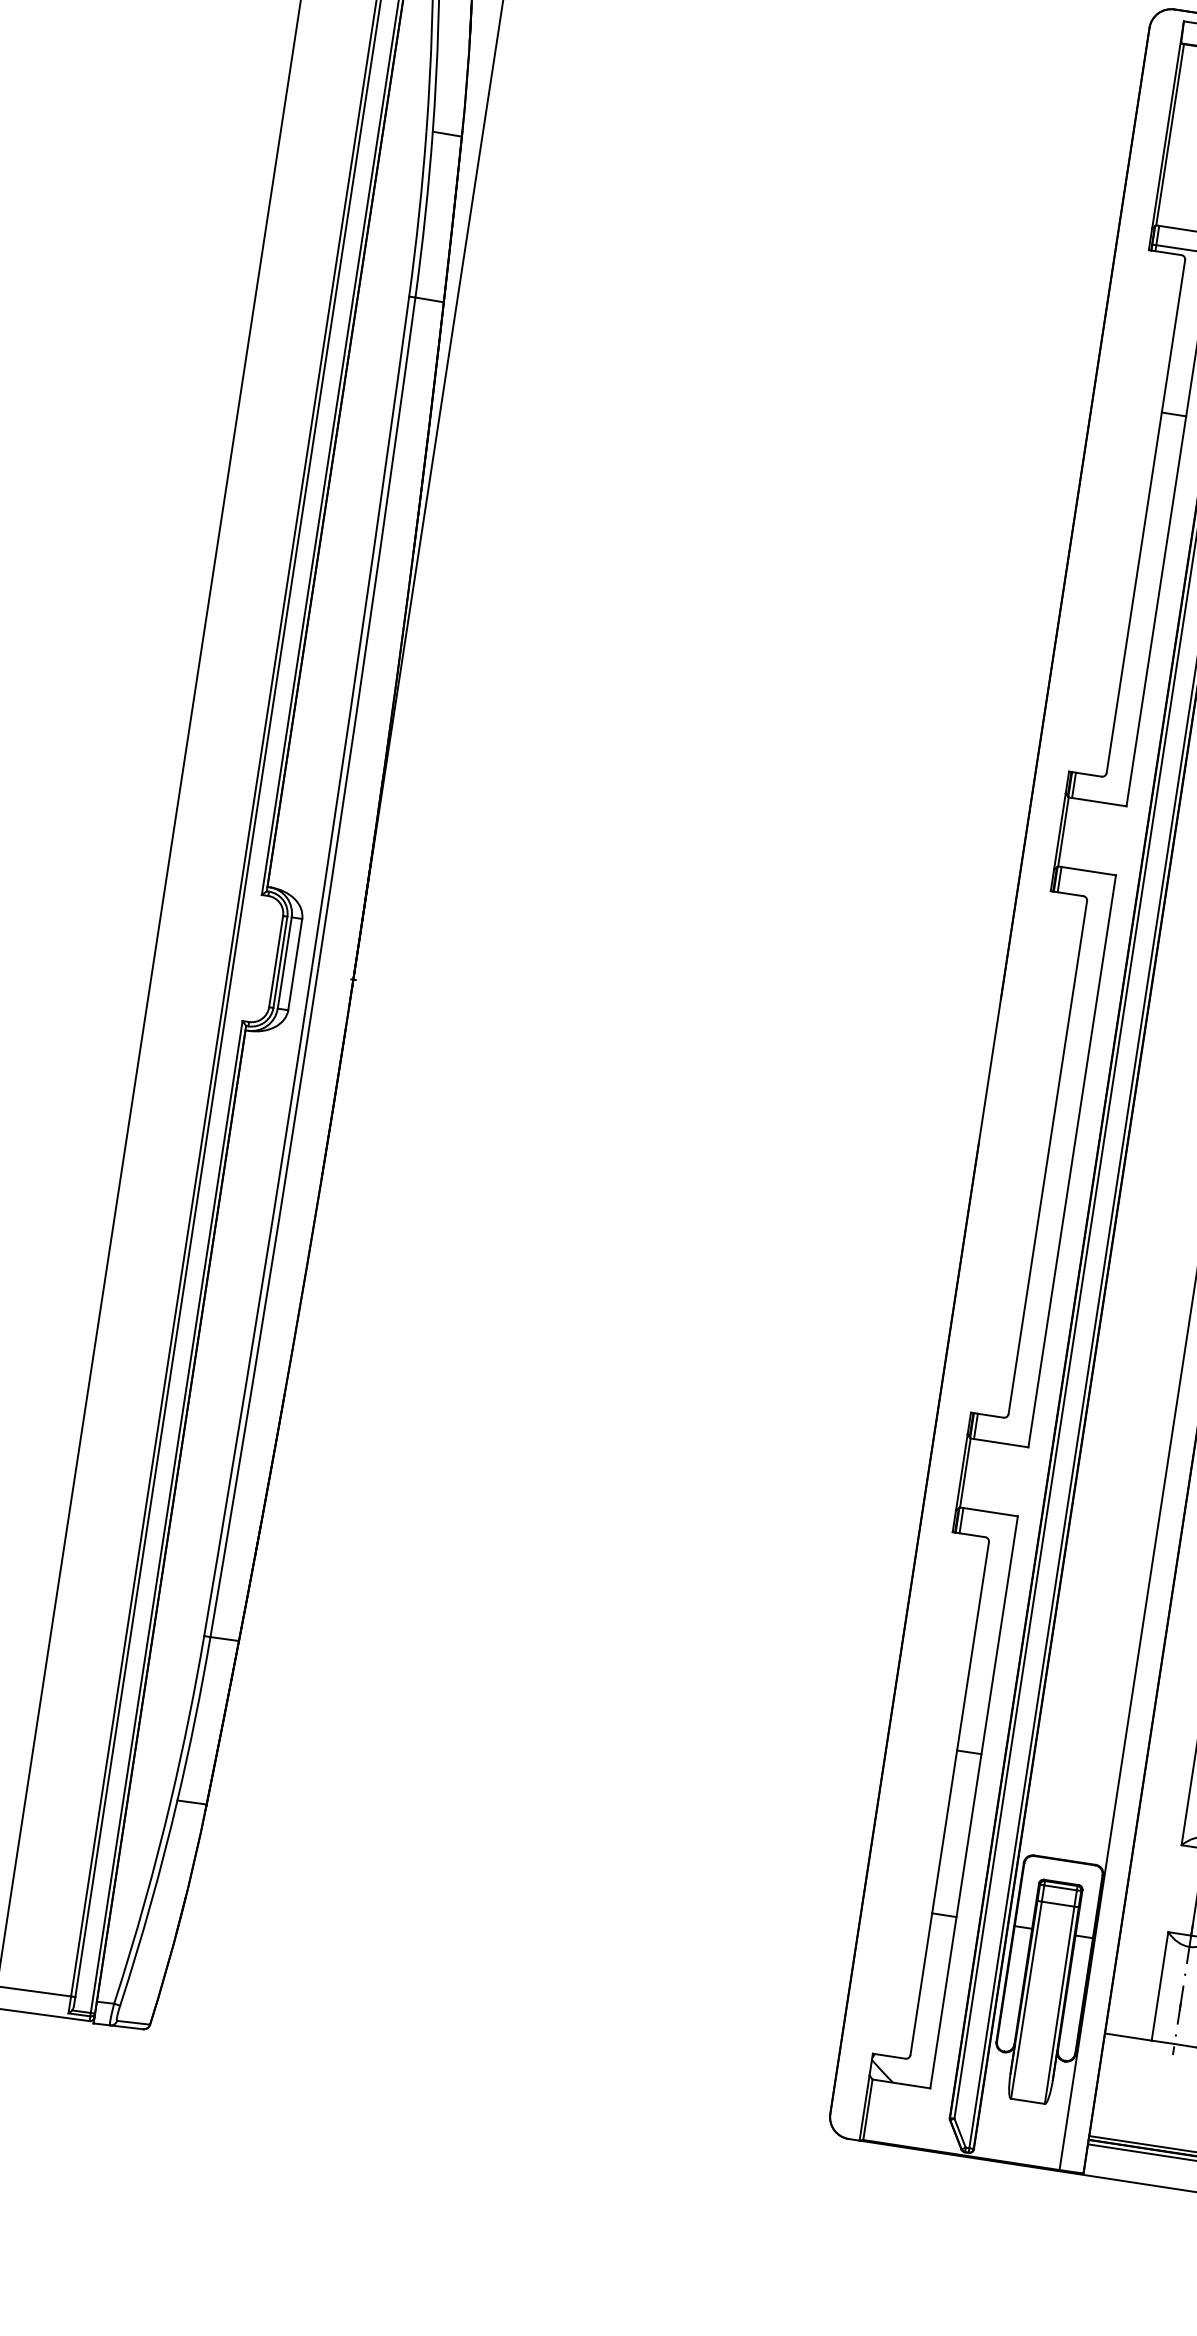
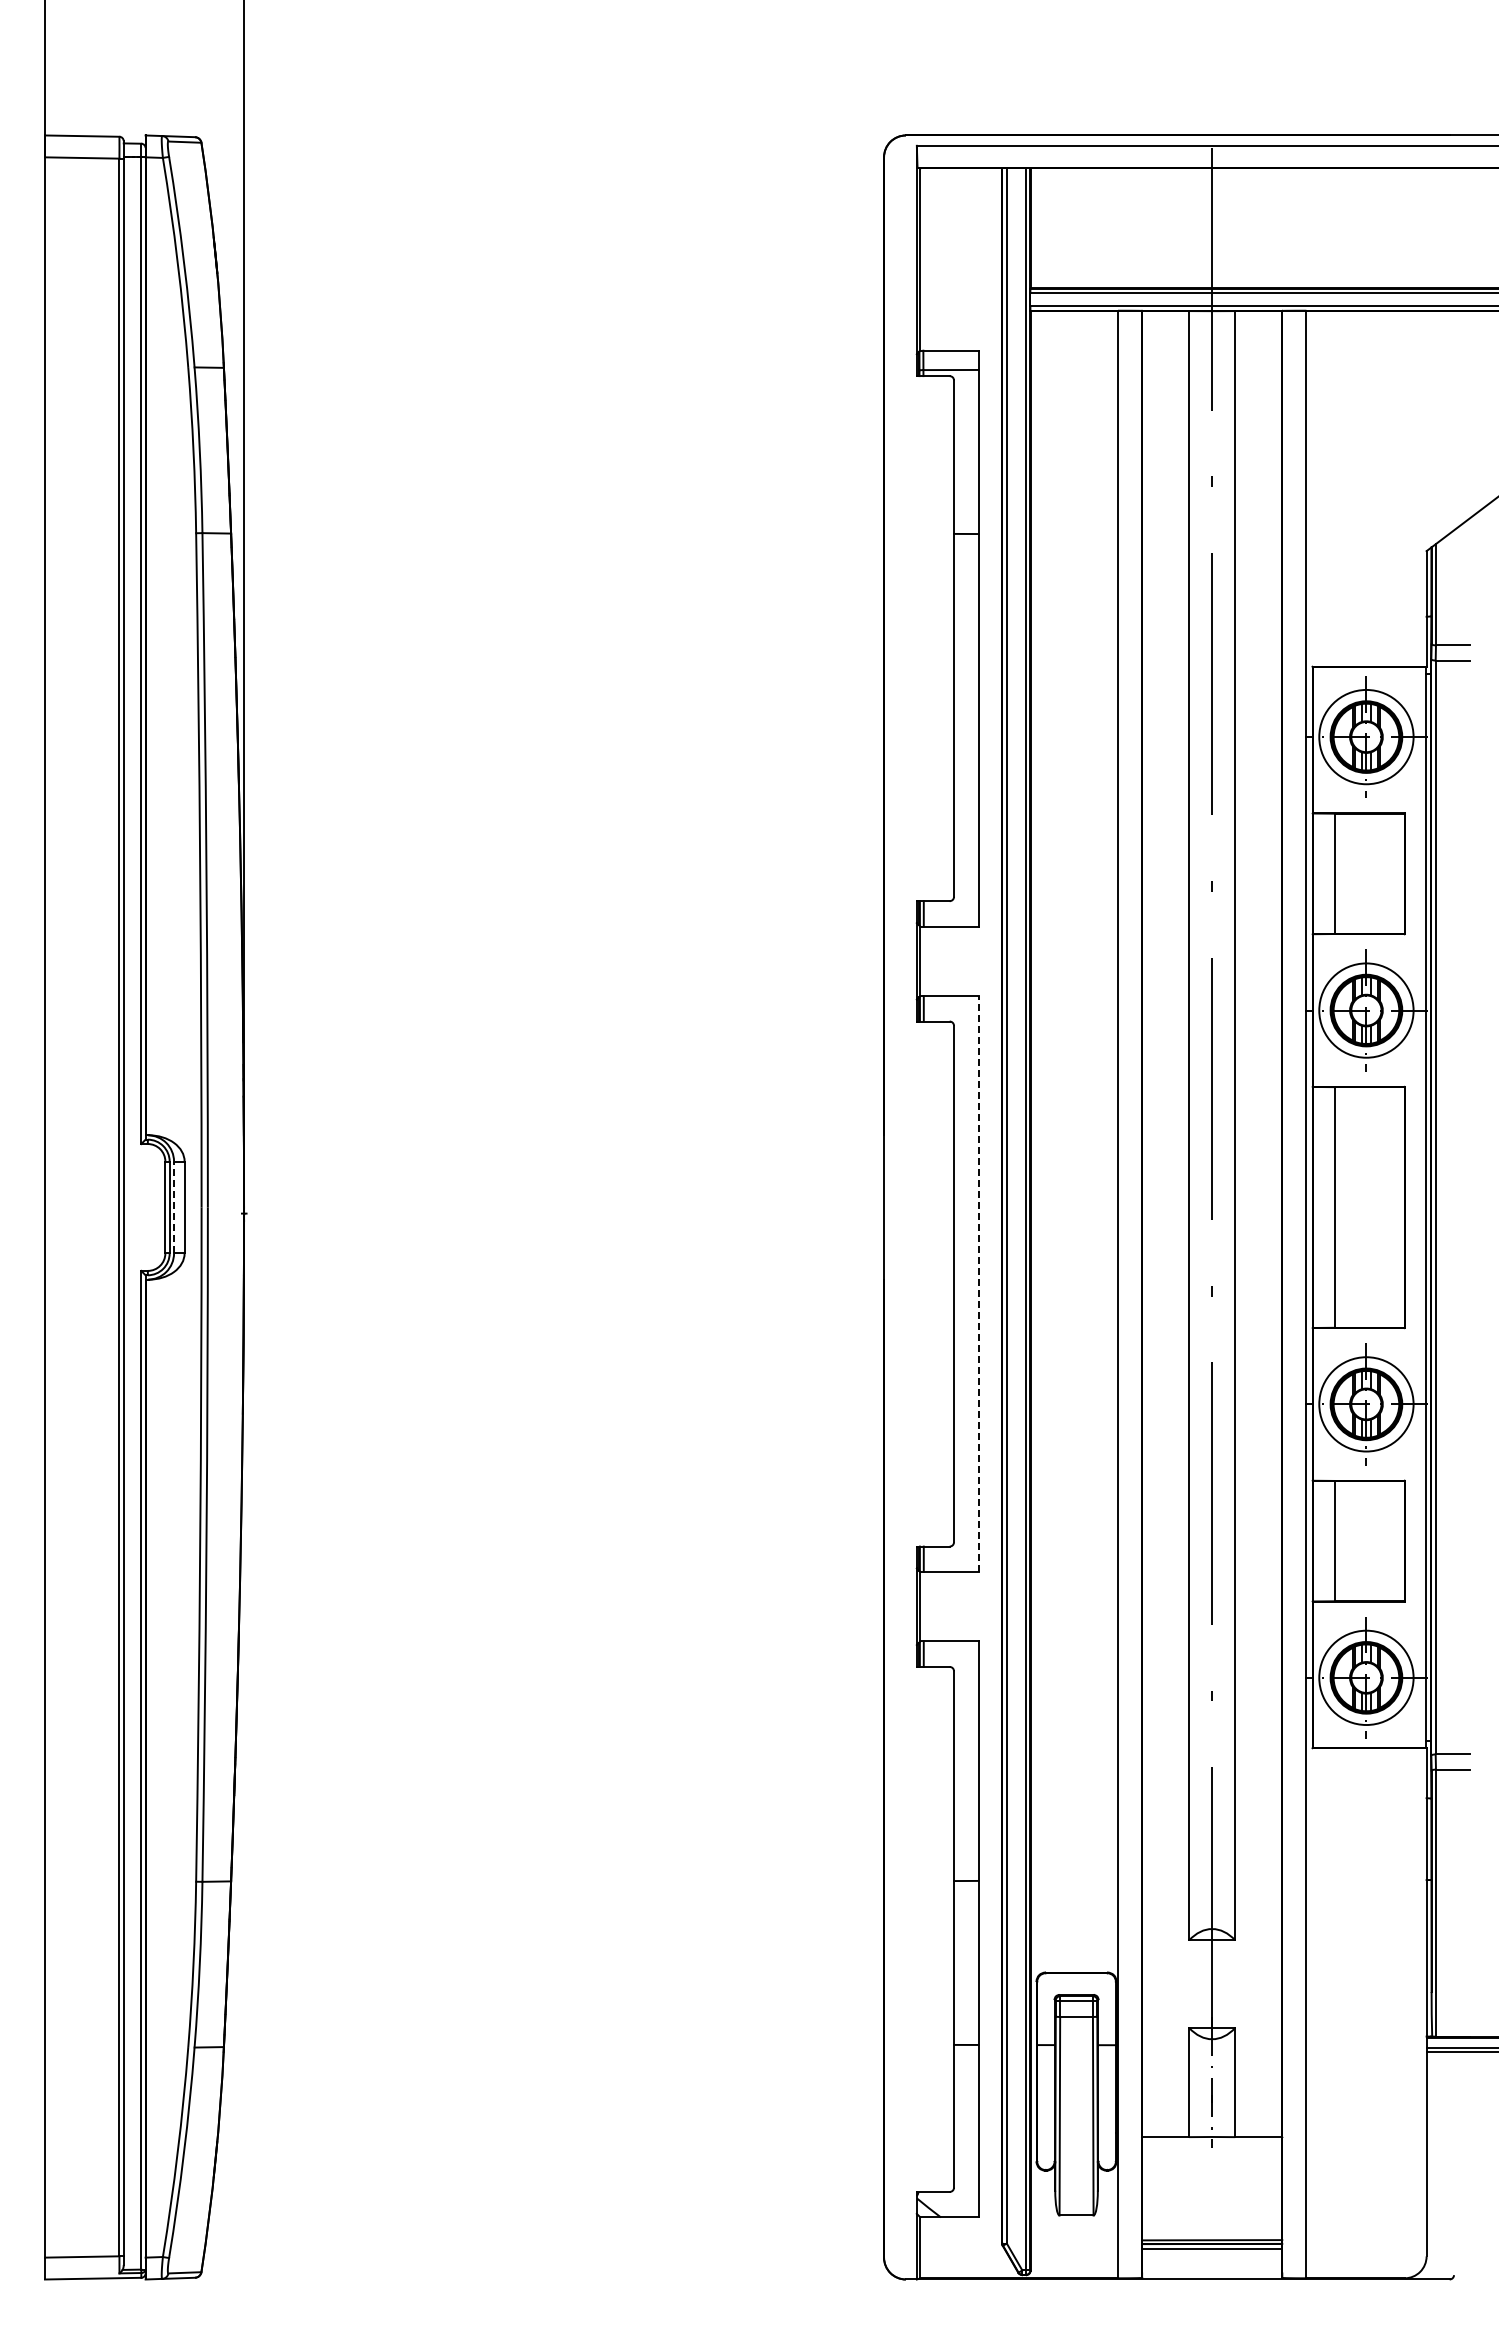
line: (285, 963) -> (174, 1207), solid -> dashed
line: (1072, 1161) -> (978, 1284), solid -> dashed

